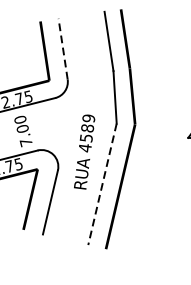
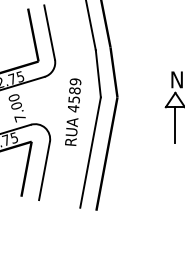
line: (62, 49) -> (49, 32), dashed -> solid
text: (85, 151) -> (73, 111), moved
line: (102, 185) -> (90, 153), dashed -> solid

